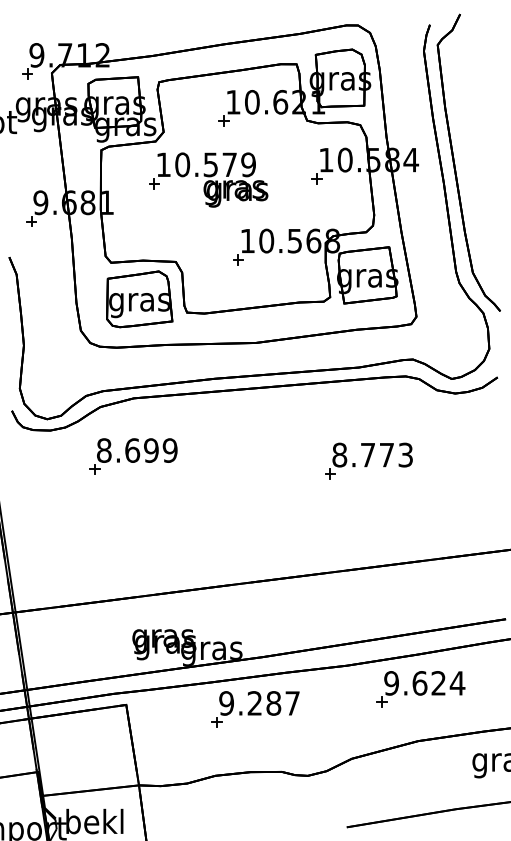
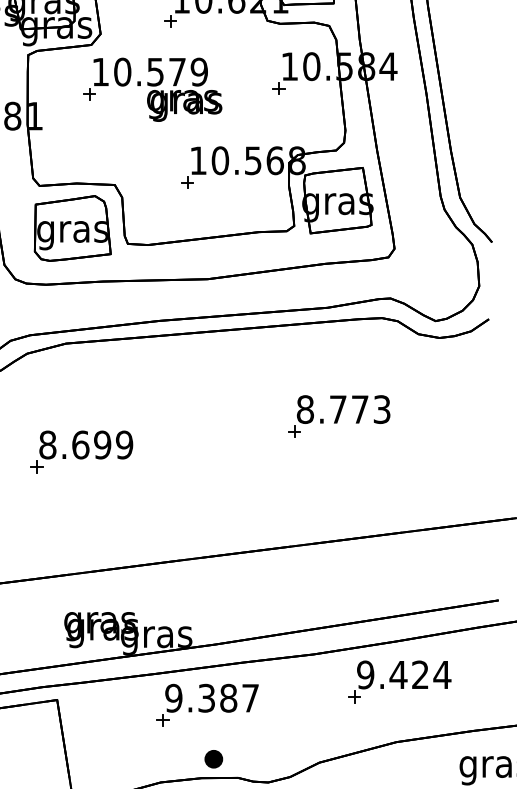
part: (133, 456) -> (81, 451), moved
text: (419, 683) -> (398, 675), 9.624 -> 9.424
text: (254, 703) -> (206, 698), 9.287 -> 9.387
part: (261, 755) -> (214, 758), added

